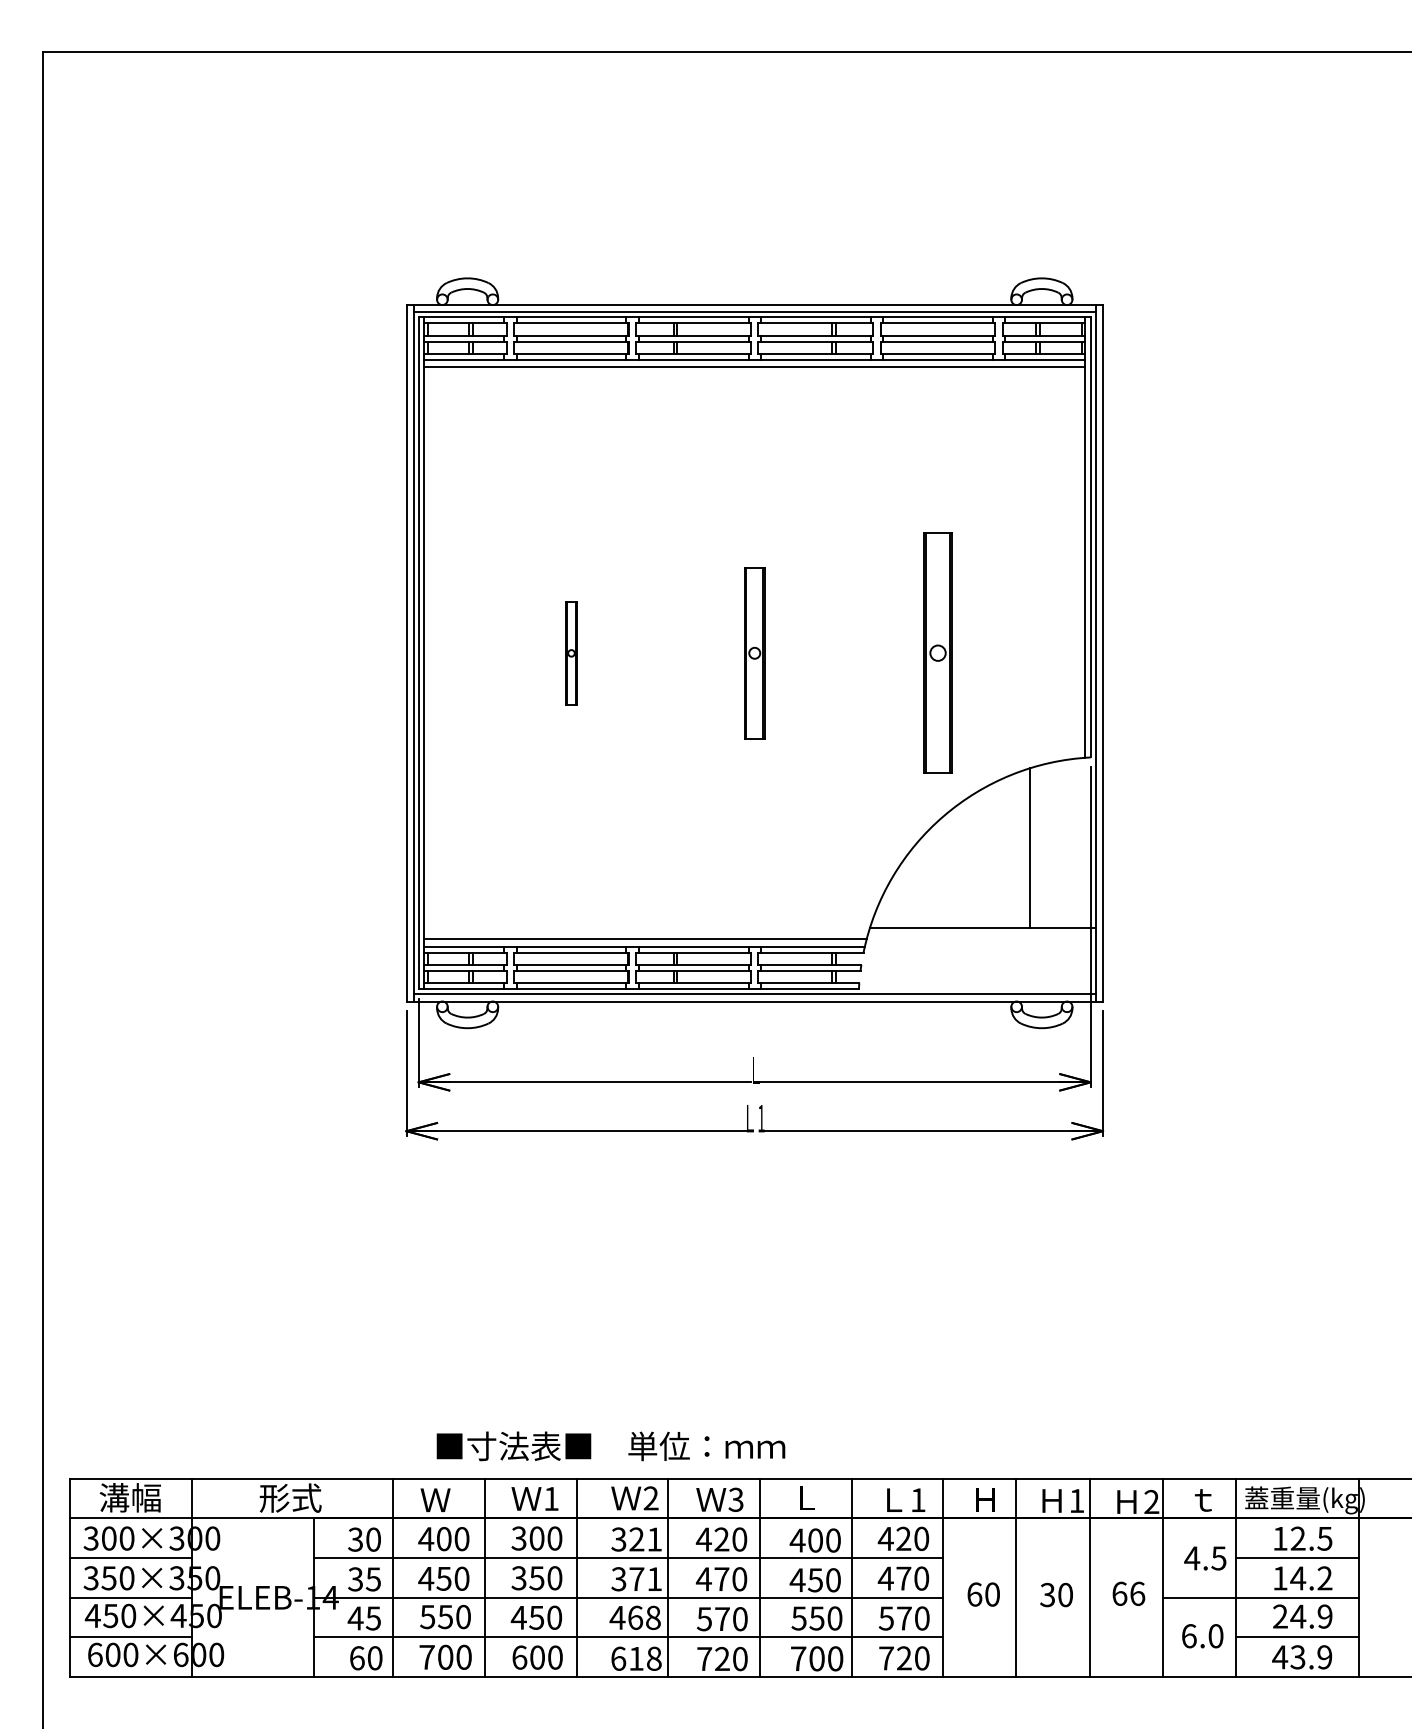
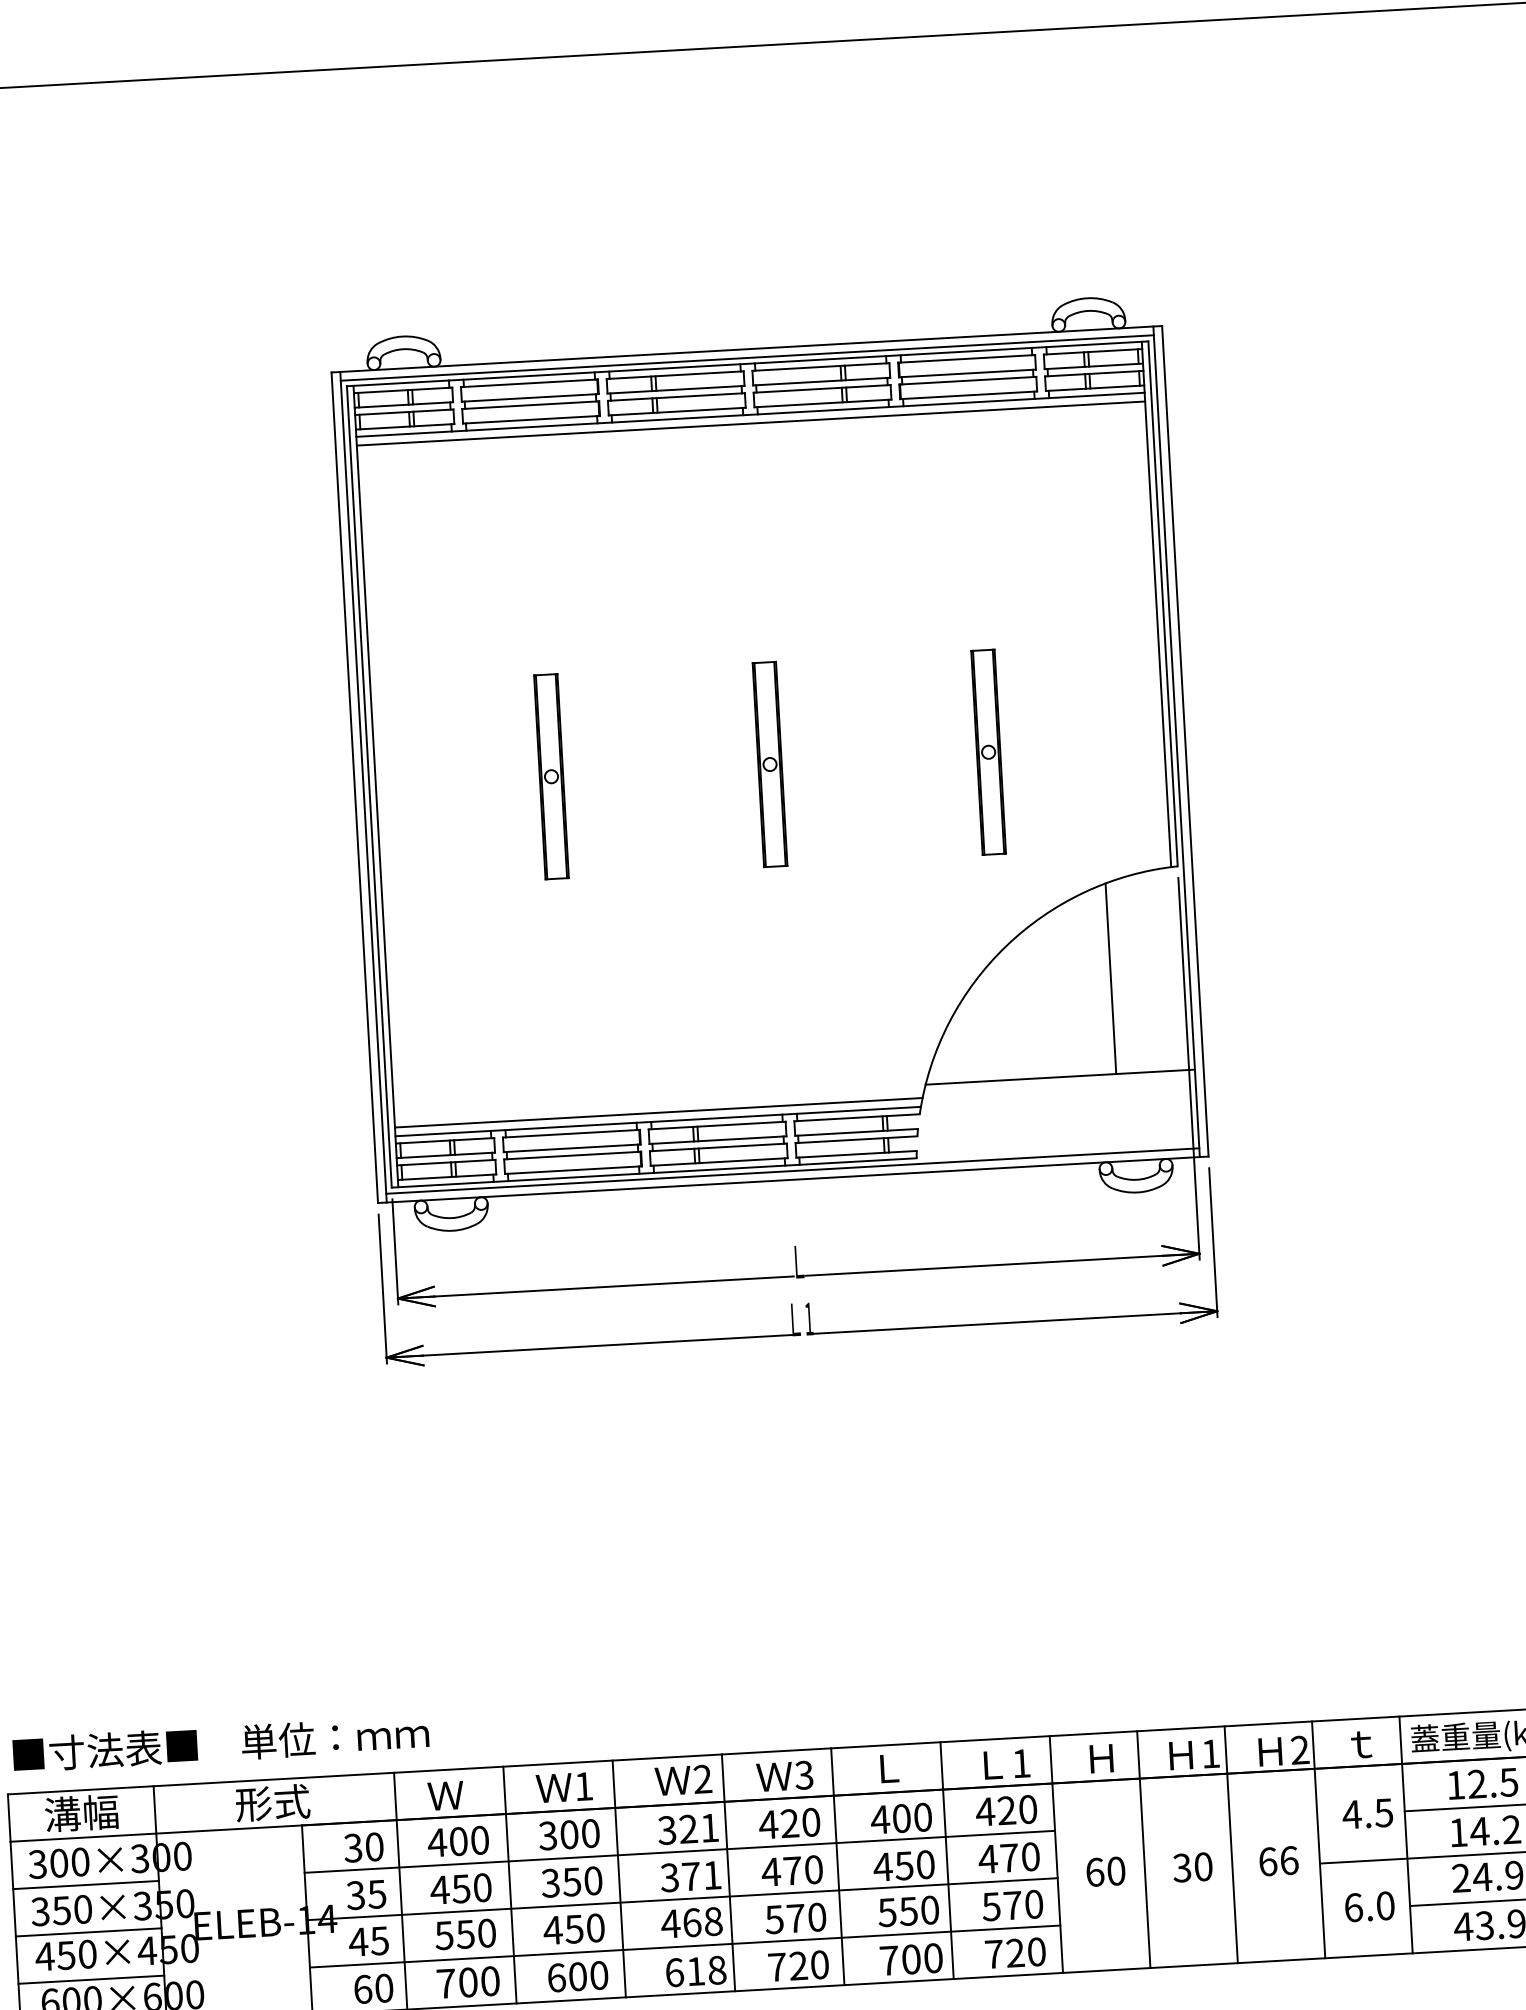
part: (571, 653) -> (551, 776), size x1.67
part: (937, 653) -> (987, 752), size x0.71
text: (610, 1446) -> (220, 1744), moved

